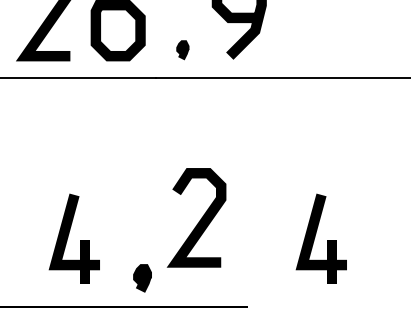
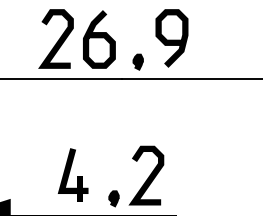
part: (181, 49) -> (137, 61), size x1.43
curve: (200, 219) -> (148, 176), moved
part: (320, 237) -> (220, 174), removed

